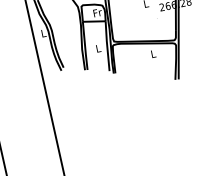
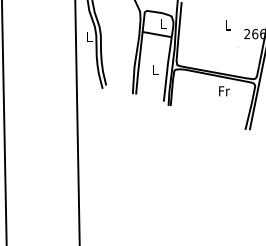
text: (97, 12) -> (163, 24), Fr -> L
text: (153, 54) -> (224, 91), L -> Fr

